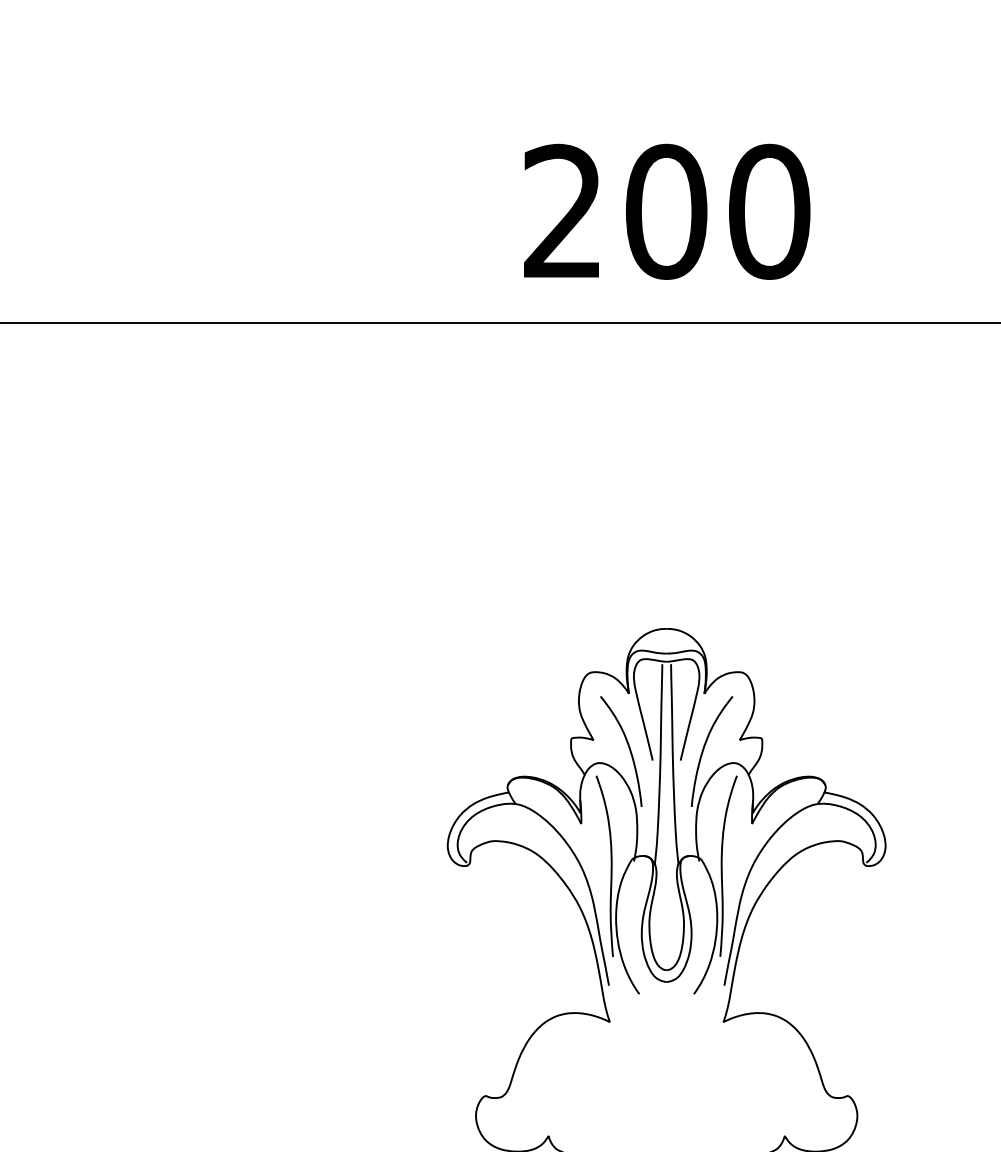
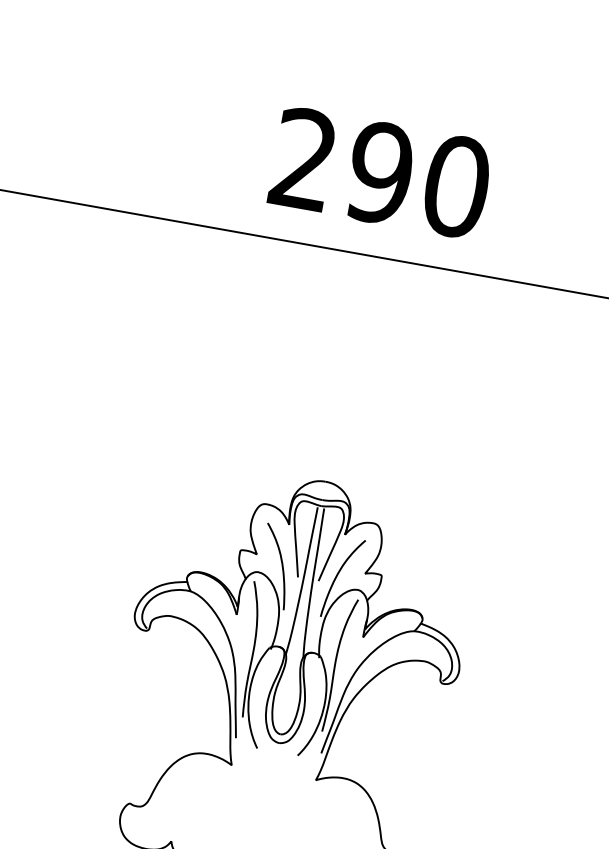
text: (666, 211) -> (380, 172), 200 -> 290

